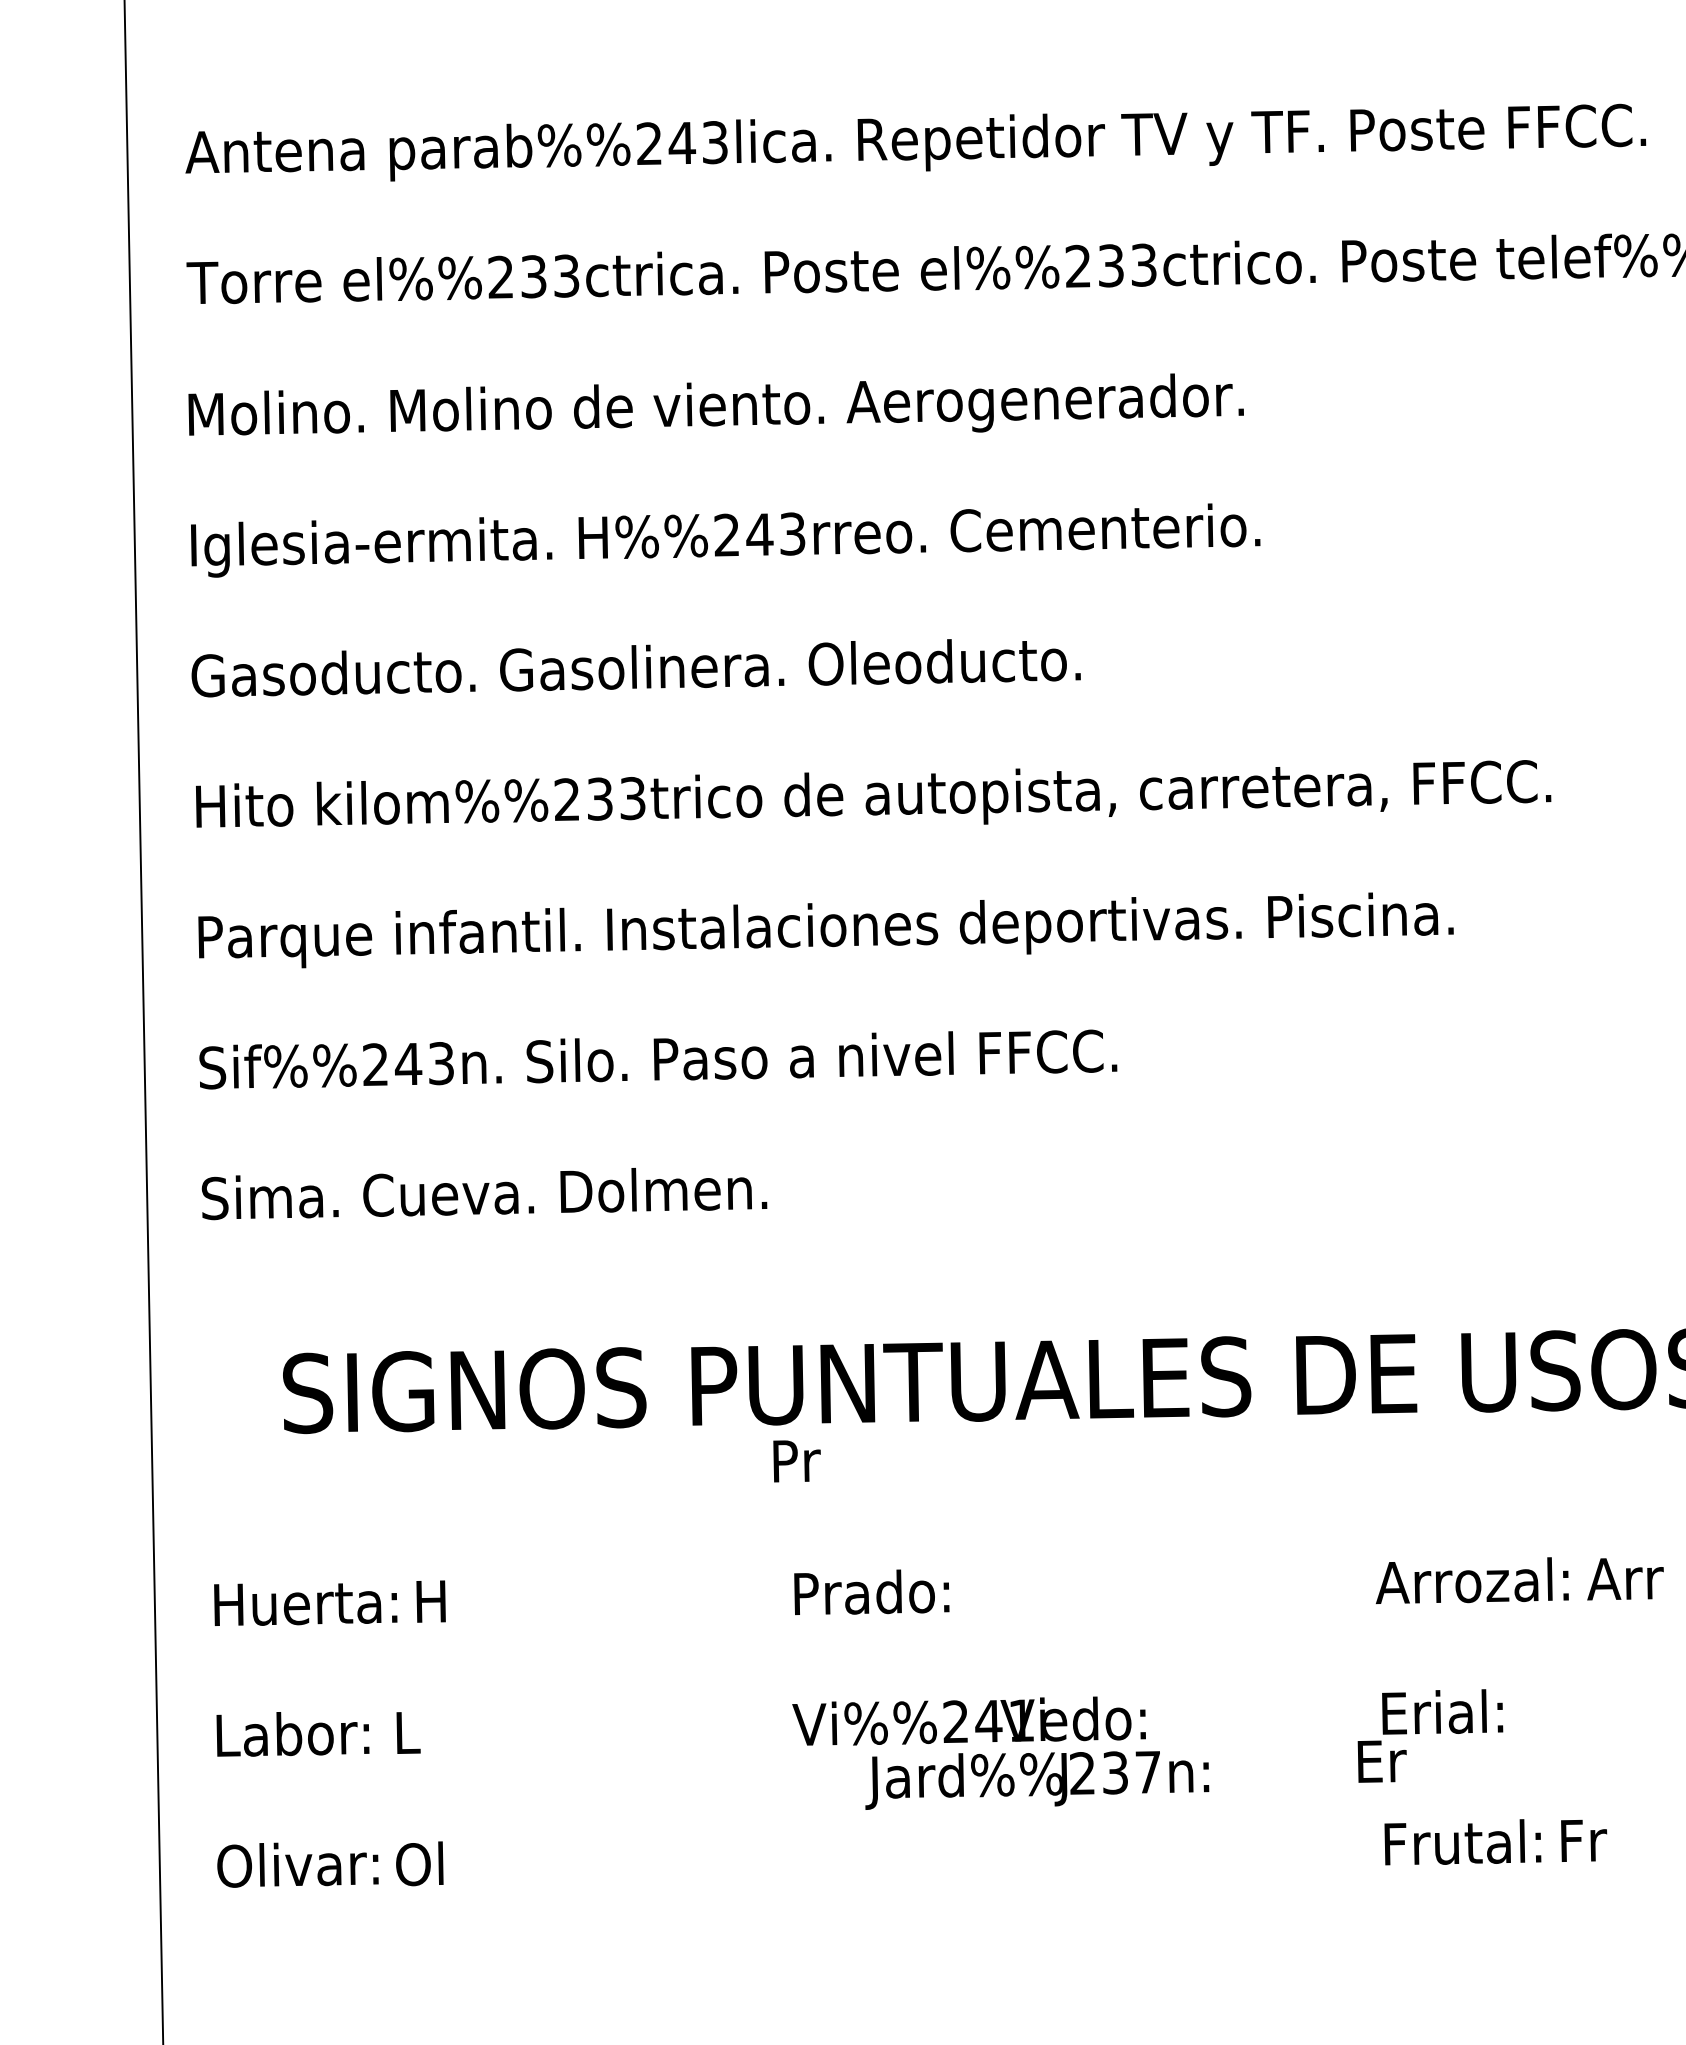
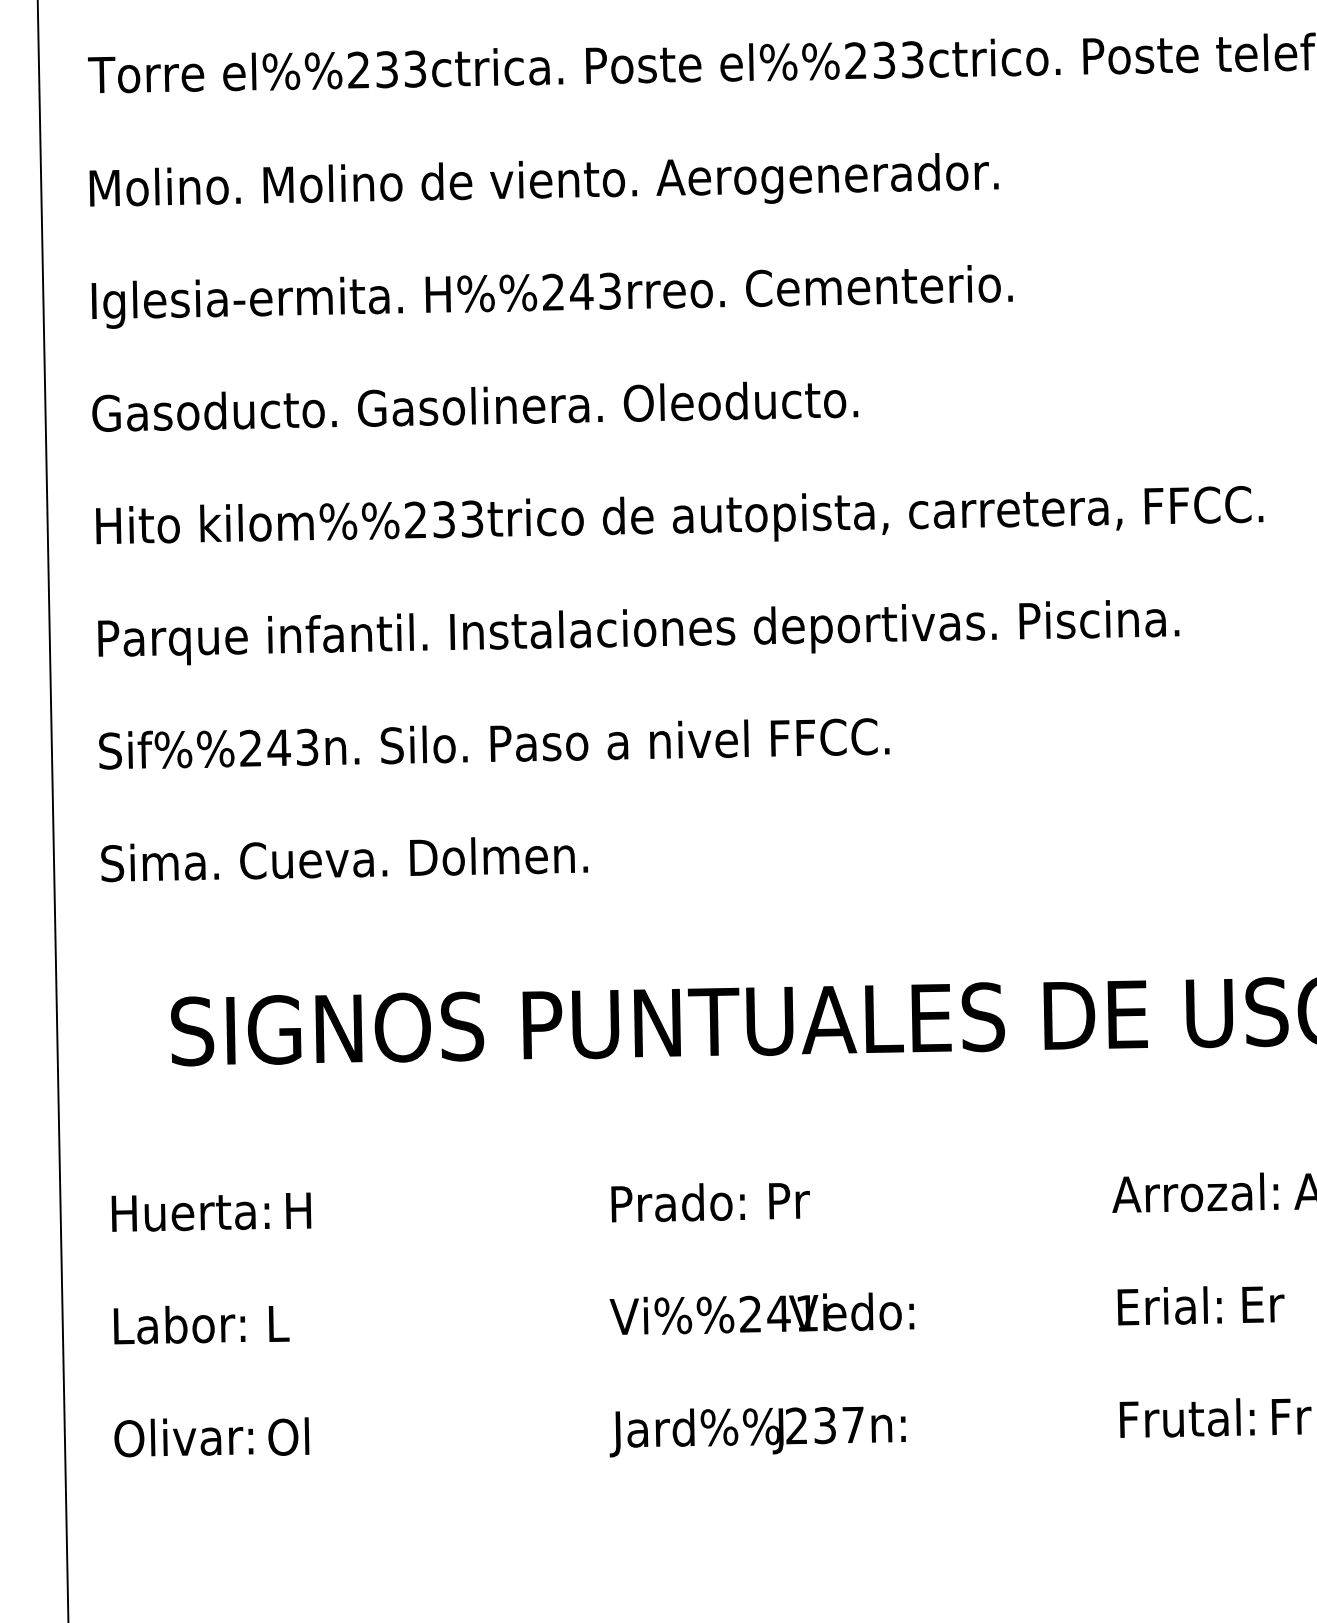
text: (796, 1461) -> (788, 1201), moved
text: (1381, 1761) -> (1262, 1304), moved
text: (1037, 1780) -> (757, 1432), moved

